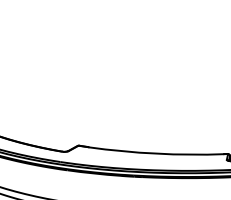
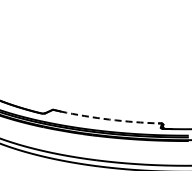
arc: (156, 153) -> (109, 119), solid -> dashed

